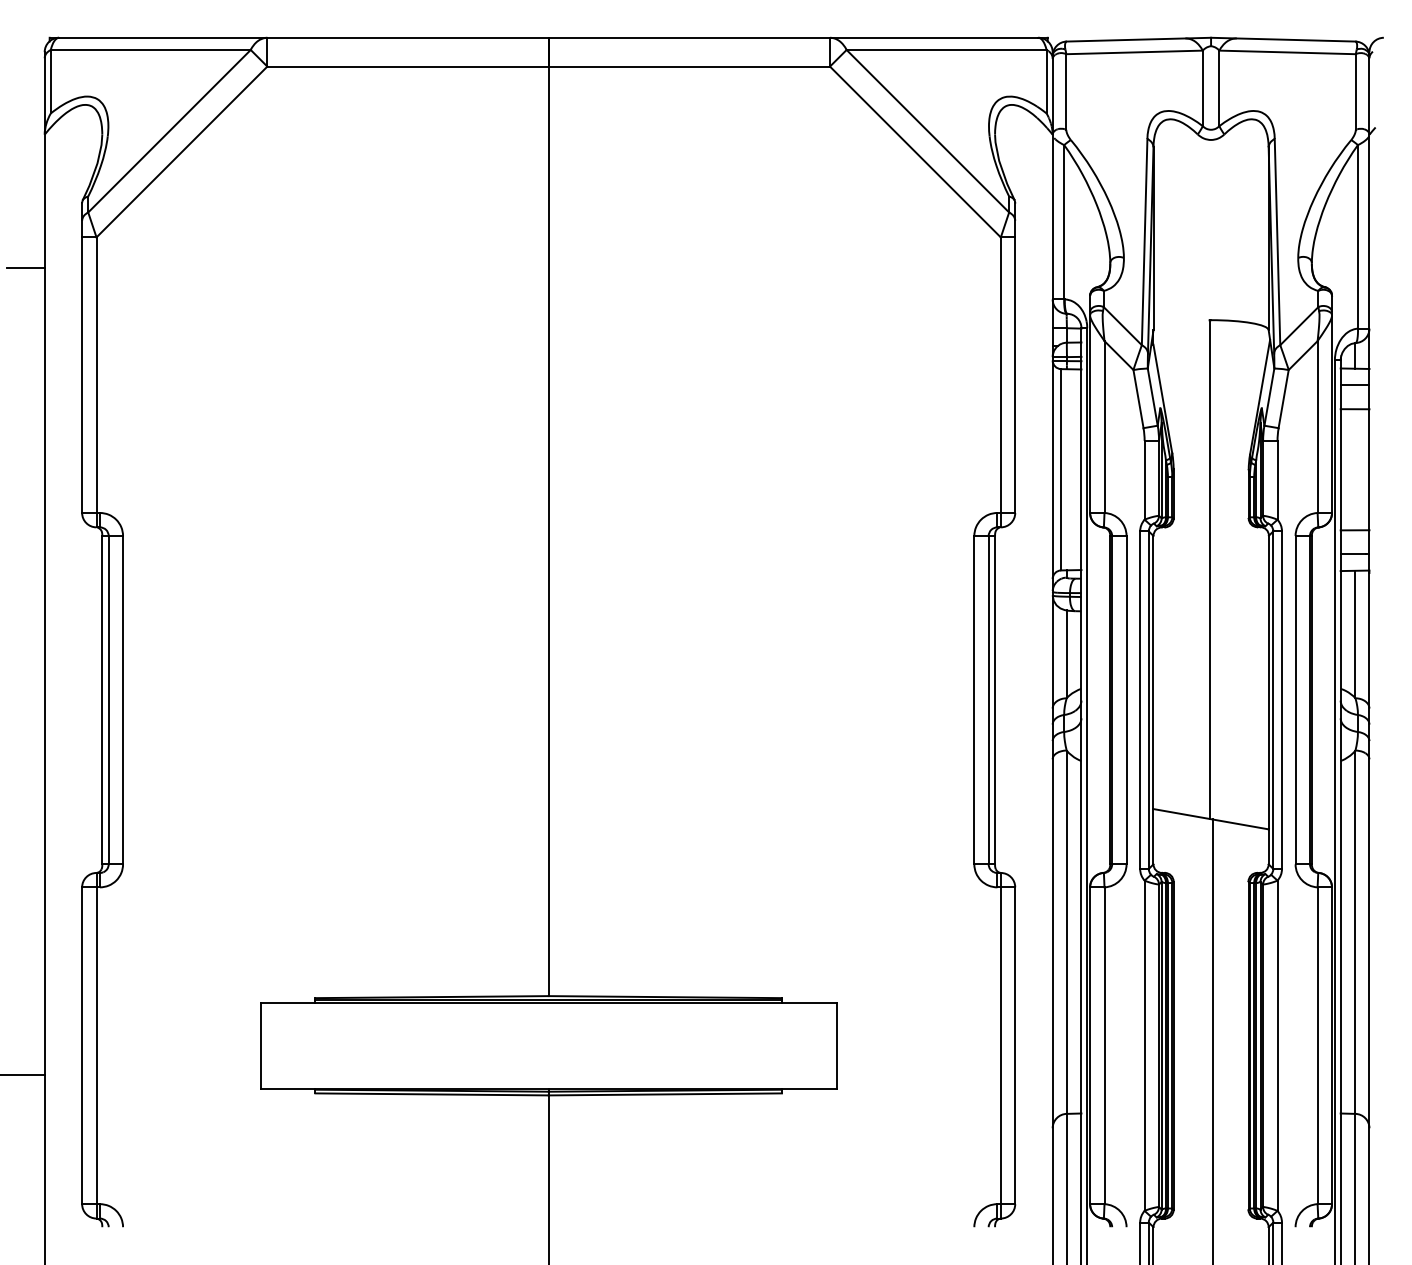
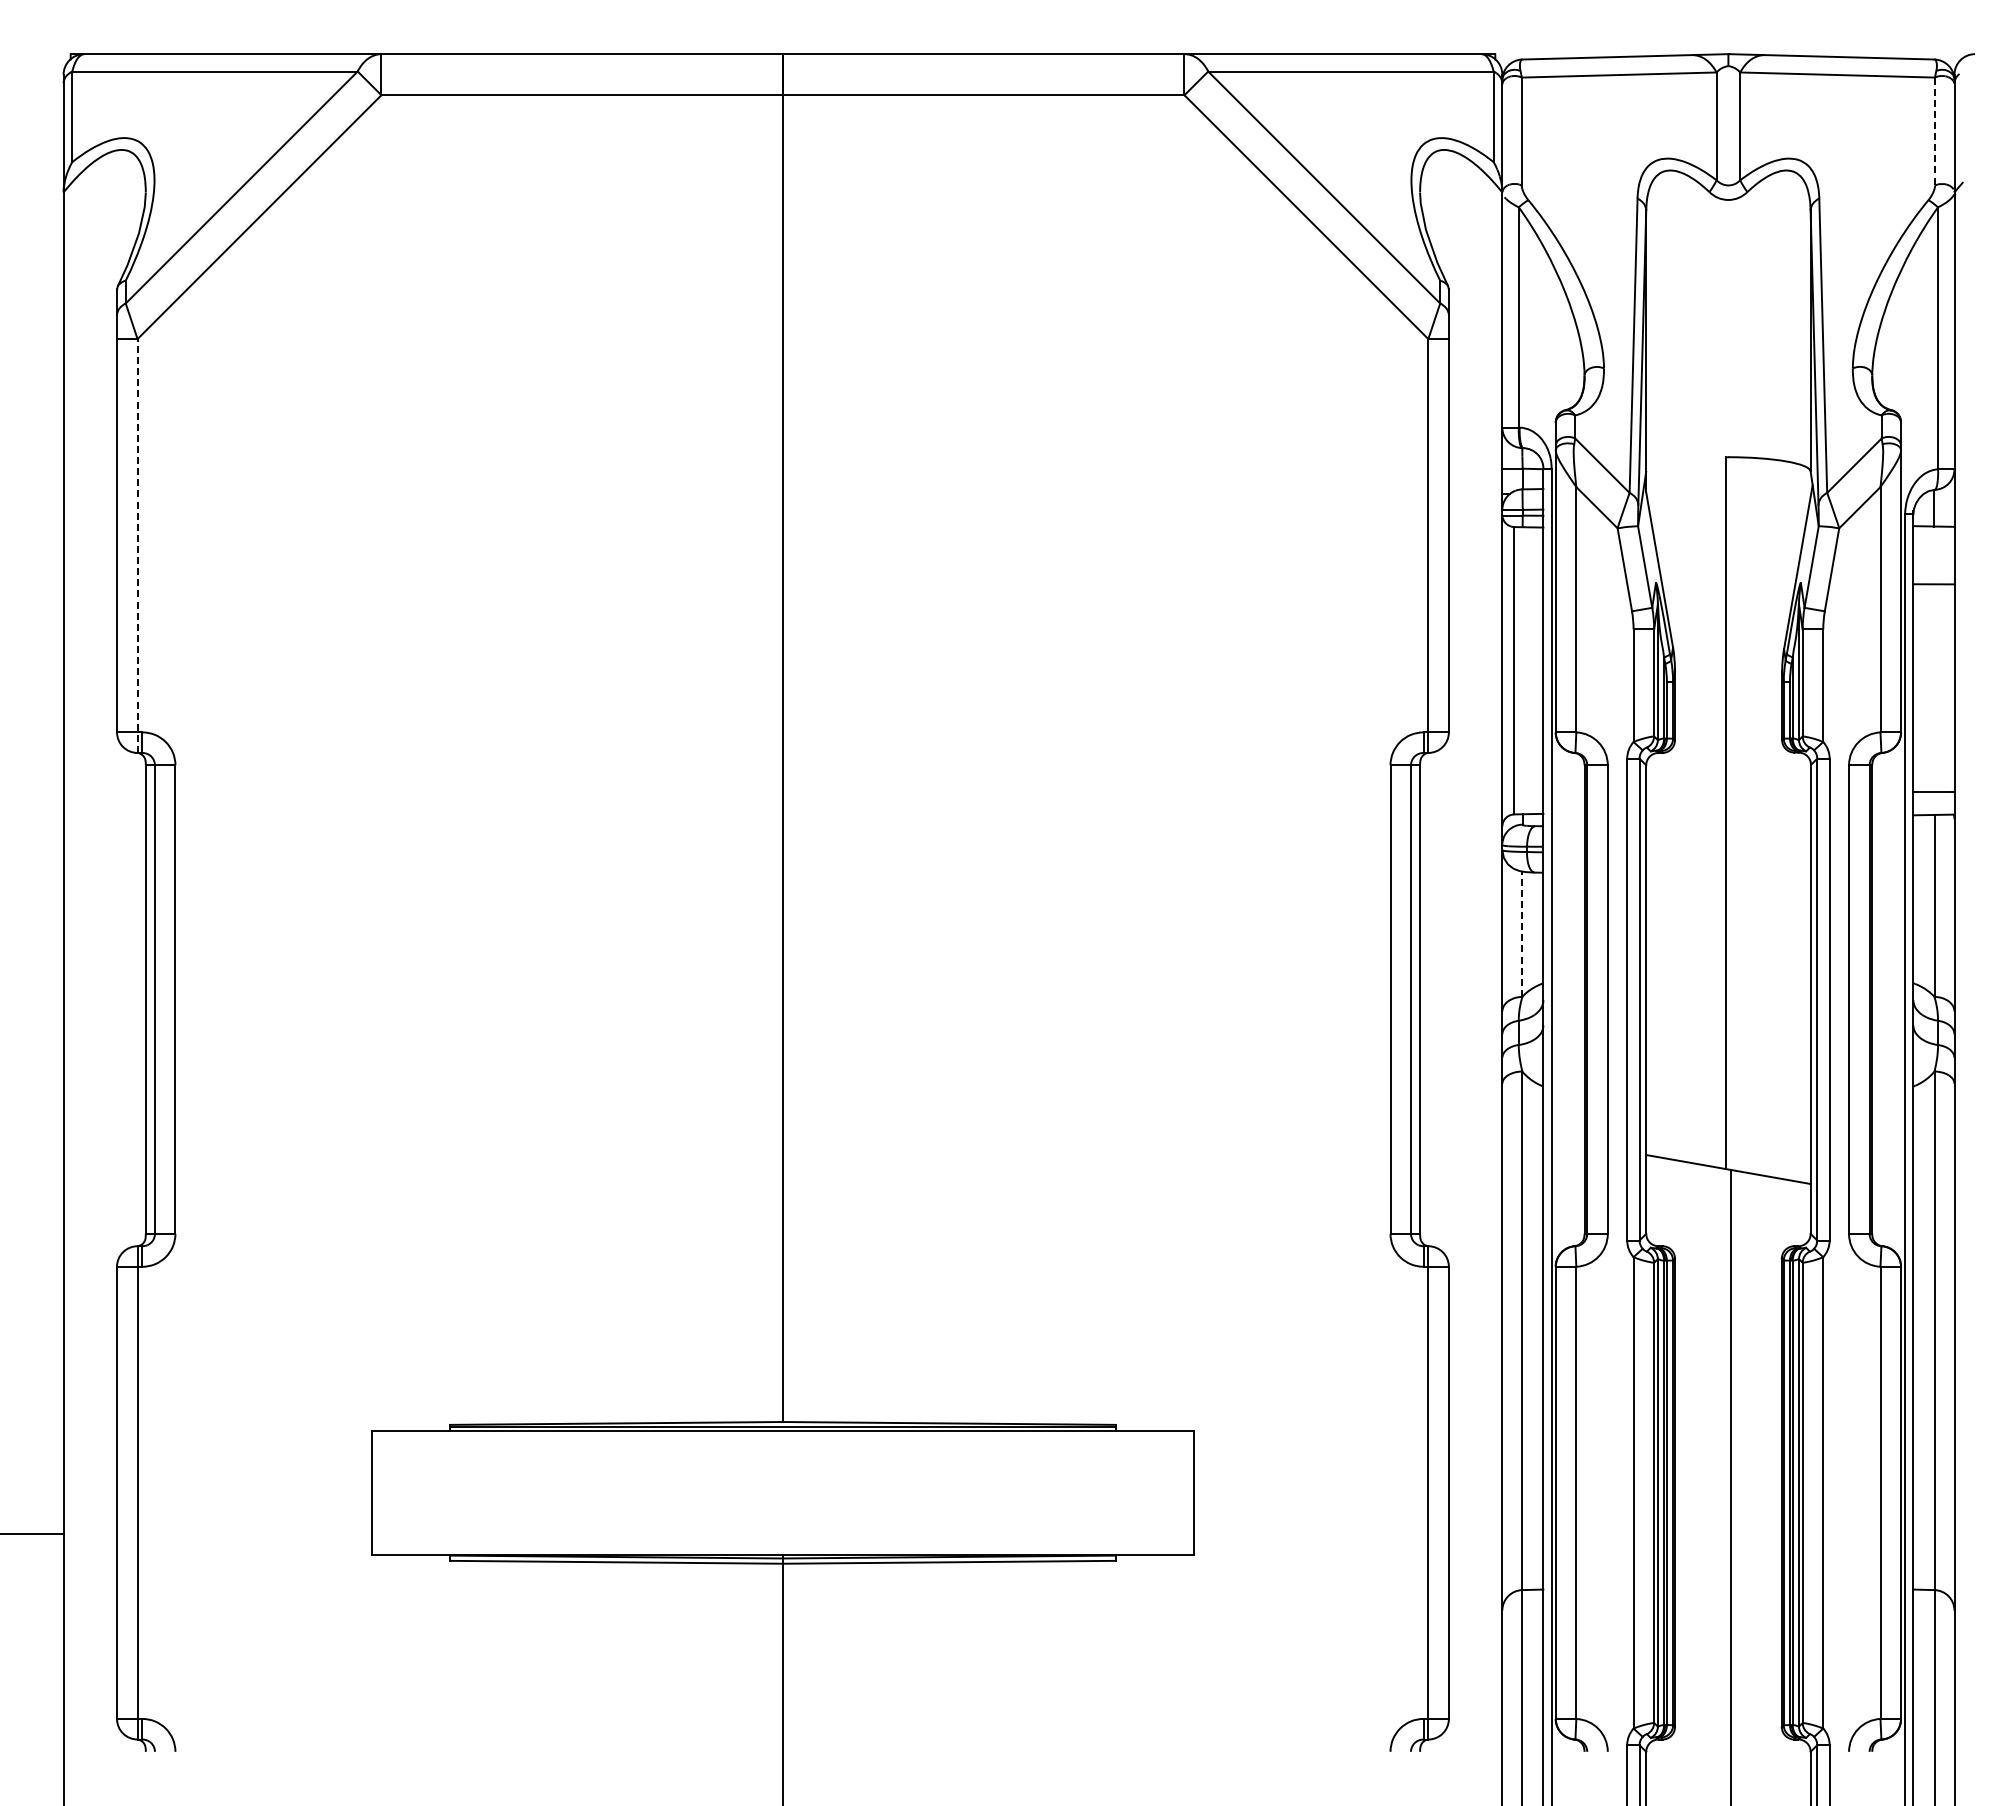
line: (1356, 91) -> (1935, 131), solid -> dashed
line: (25, 268) -> (36, 383), removed
line: (96, 382) -> (137, 546), solid -> dashed
line: (1354, 384) -> (1933, 549), removed
line: (1354, 530) -> (1933, 757), removed
line: (1066, 654) -> (1522, 934), solid -> dashed

